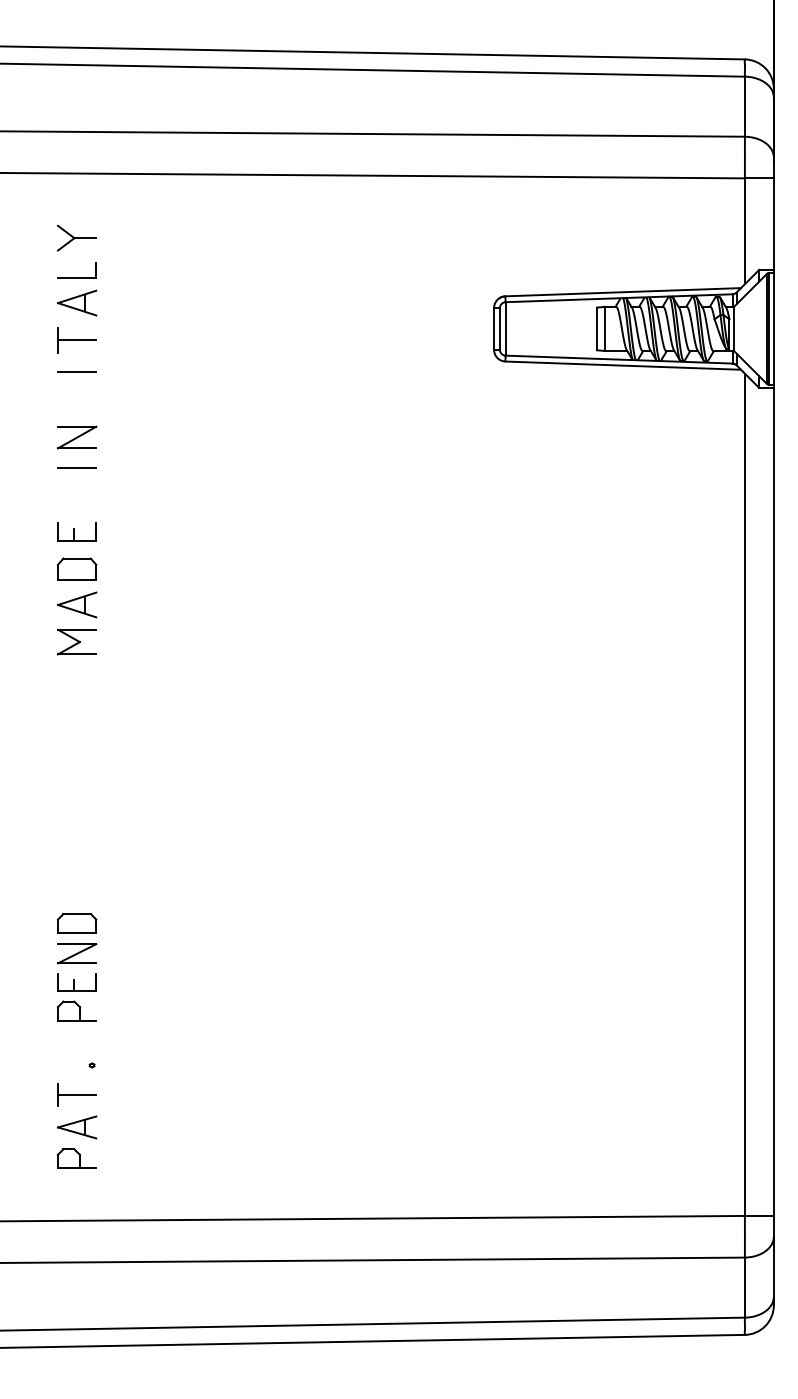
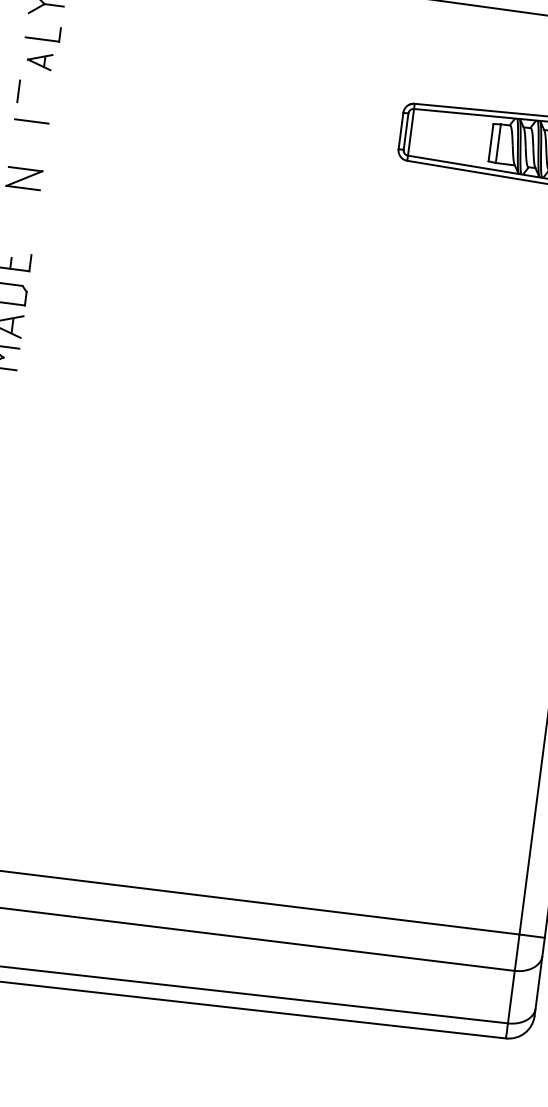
part: (77, 302) -> (40, 60), size x0.7
line: (77, 340) -> (35, 93), removed
line: (77, 467) -> (21, 204), removed

